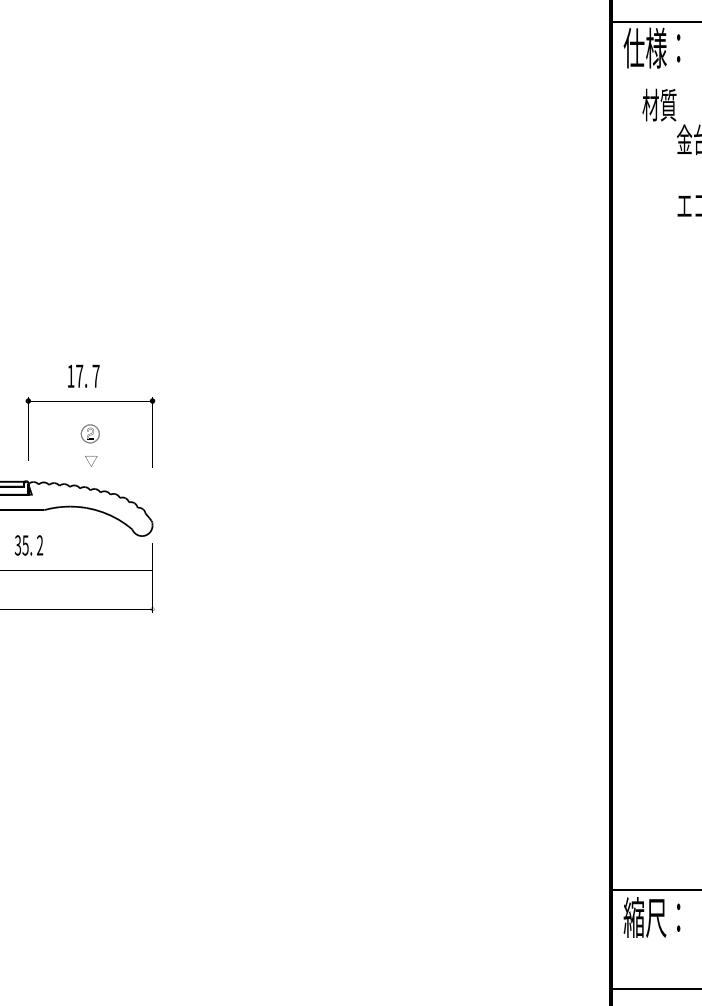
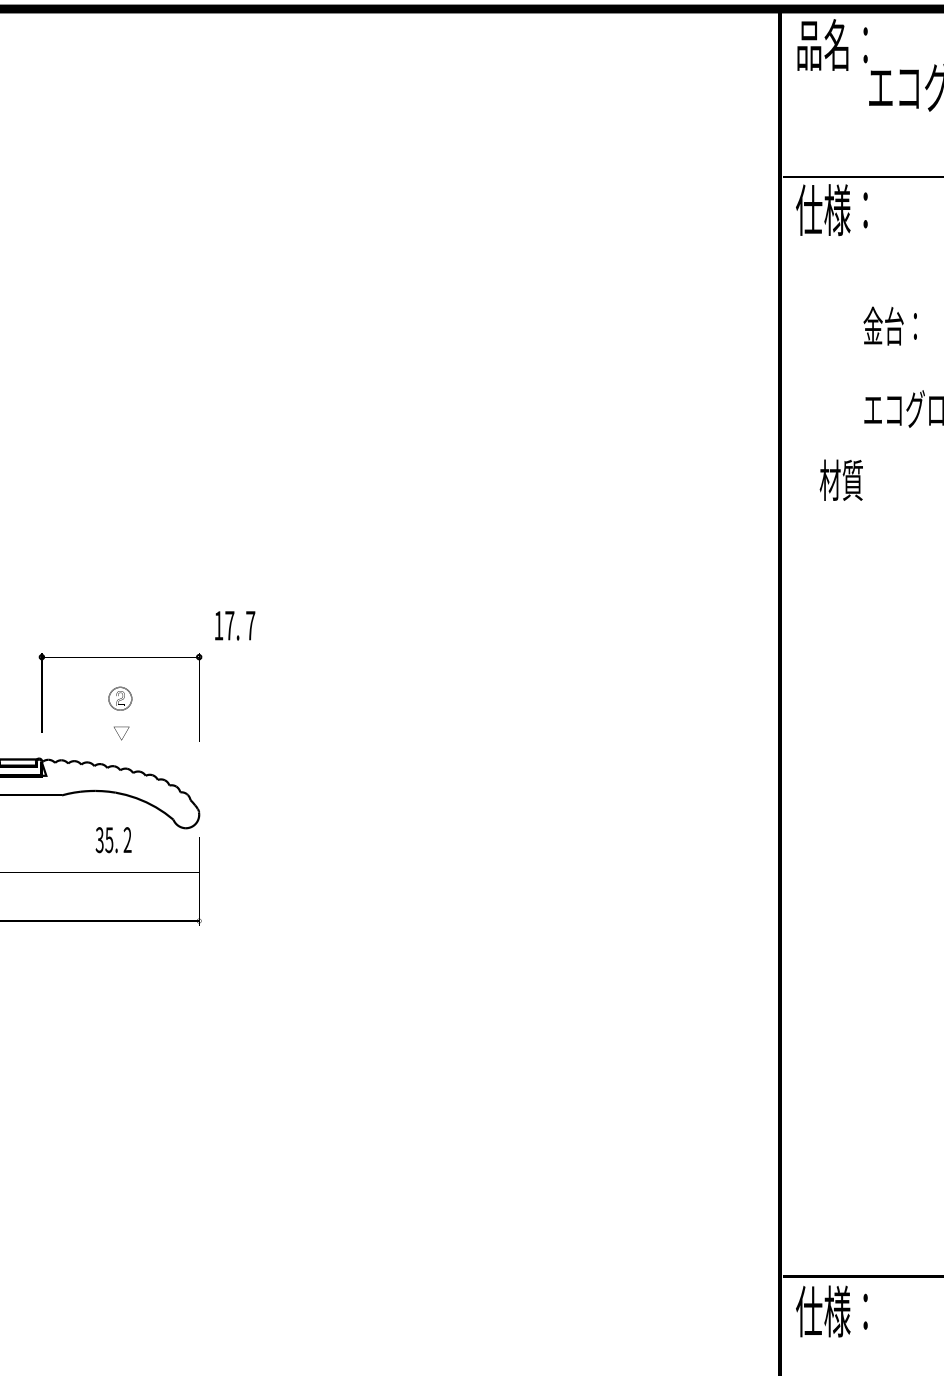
text: (658, 104) -> (840, 479), moved
text: (84, 376) -> (235, 625), moved
text: (28, 545) -> (113, 840), moved
text: (645, 917) -> (823, 1311), 縮尺： -> 仕様：

